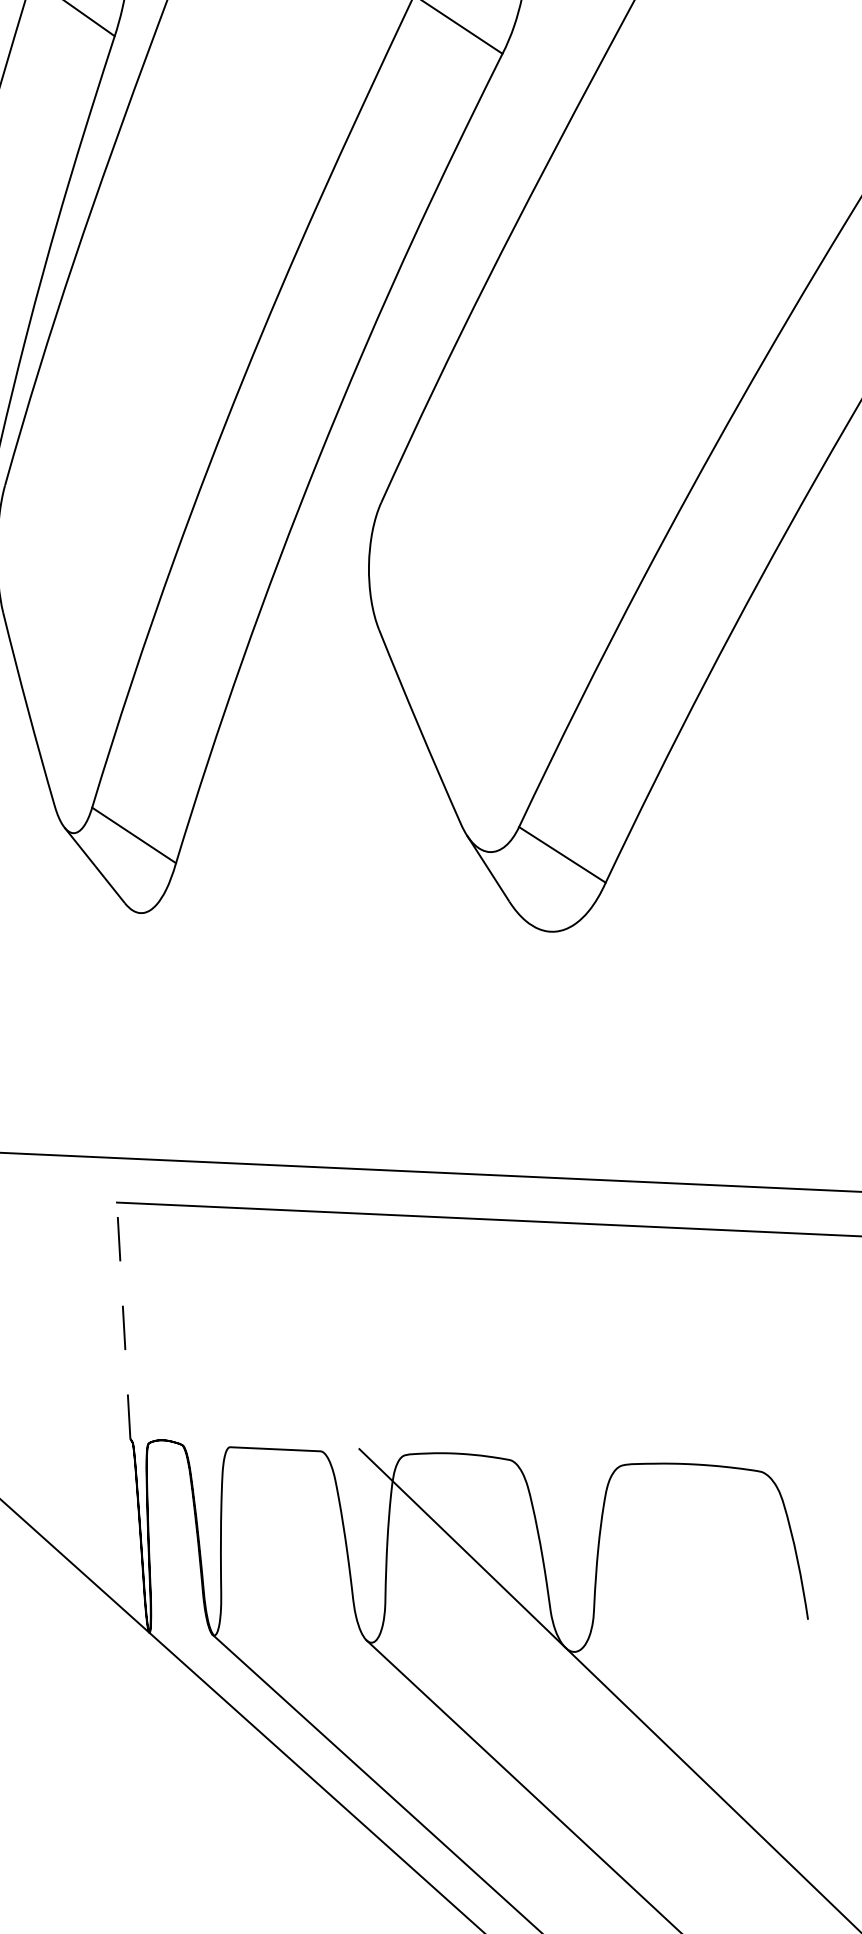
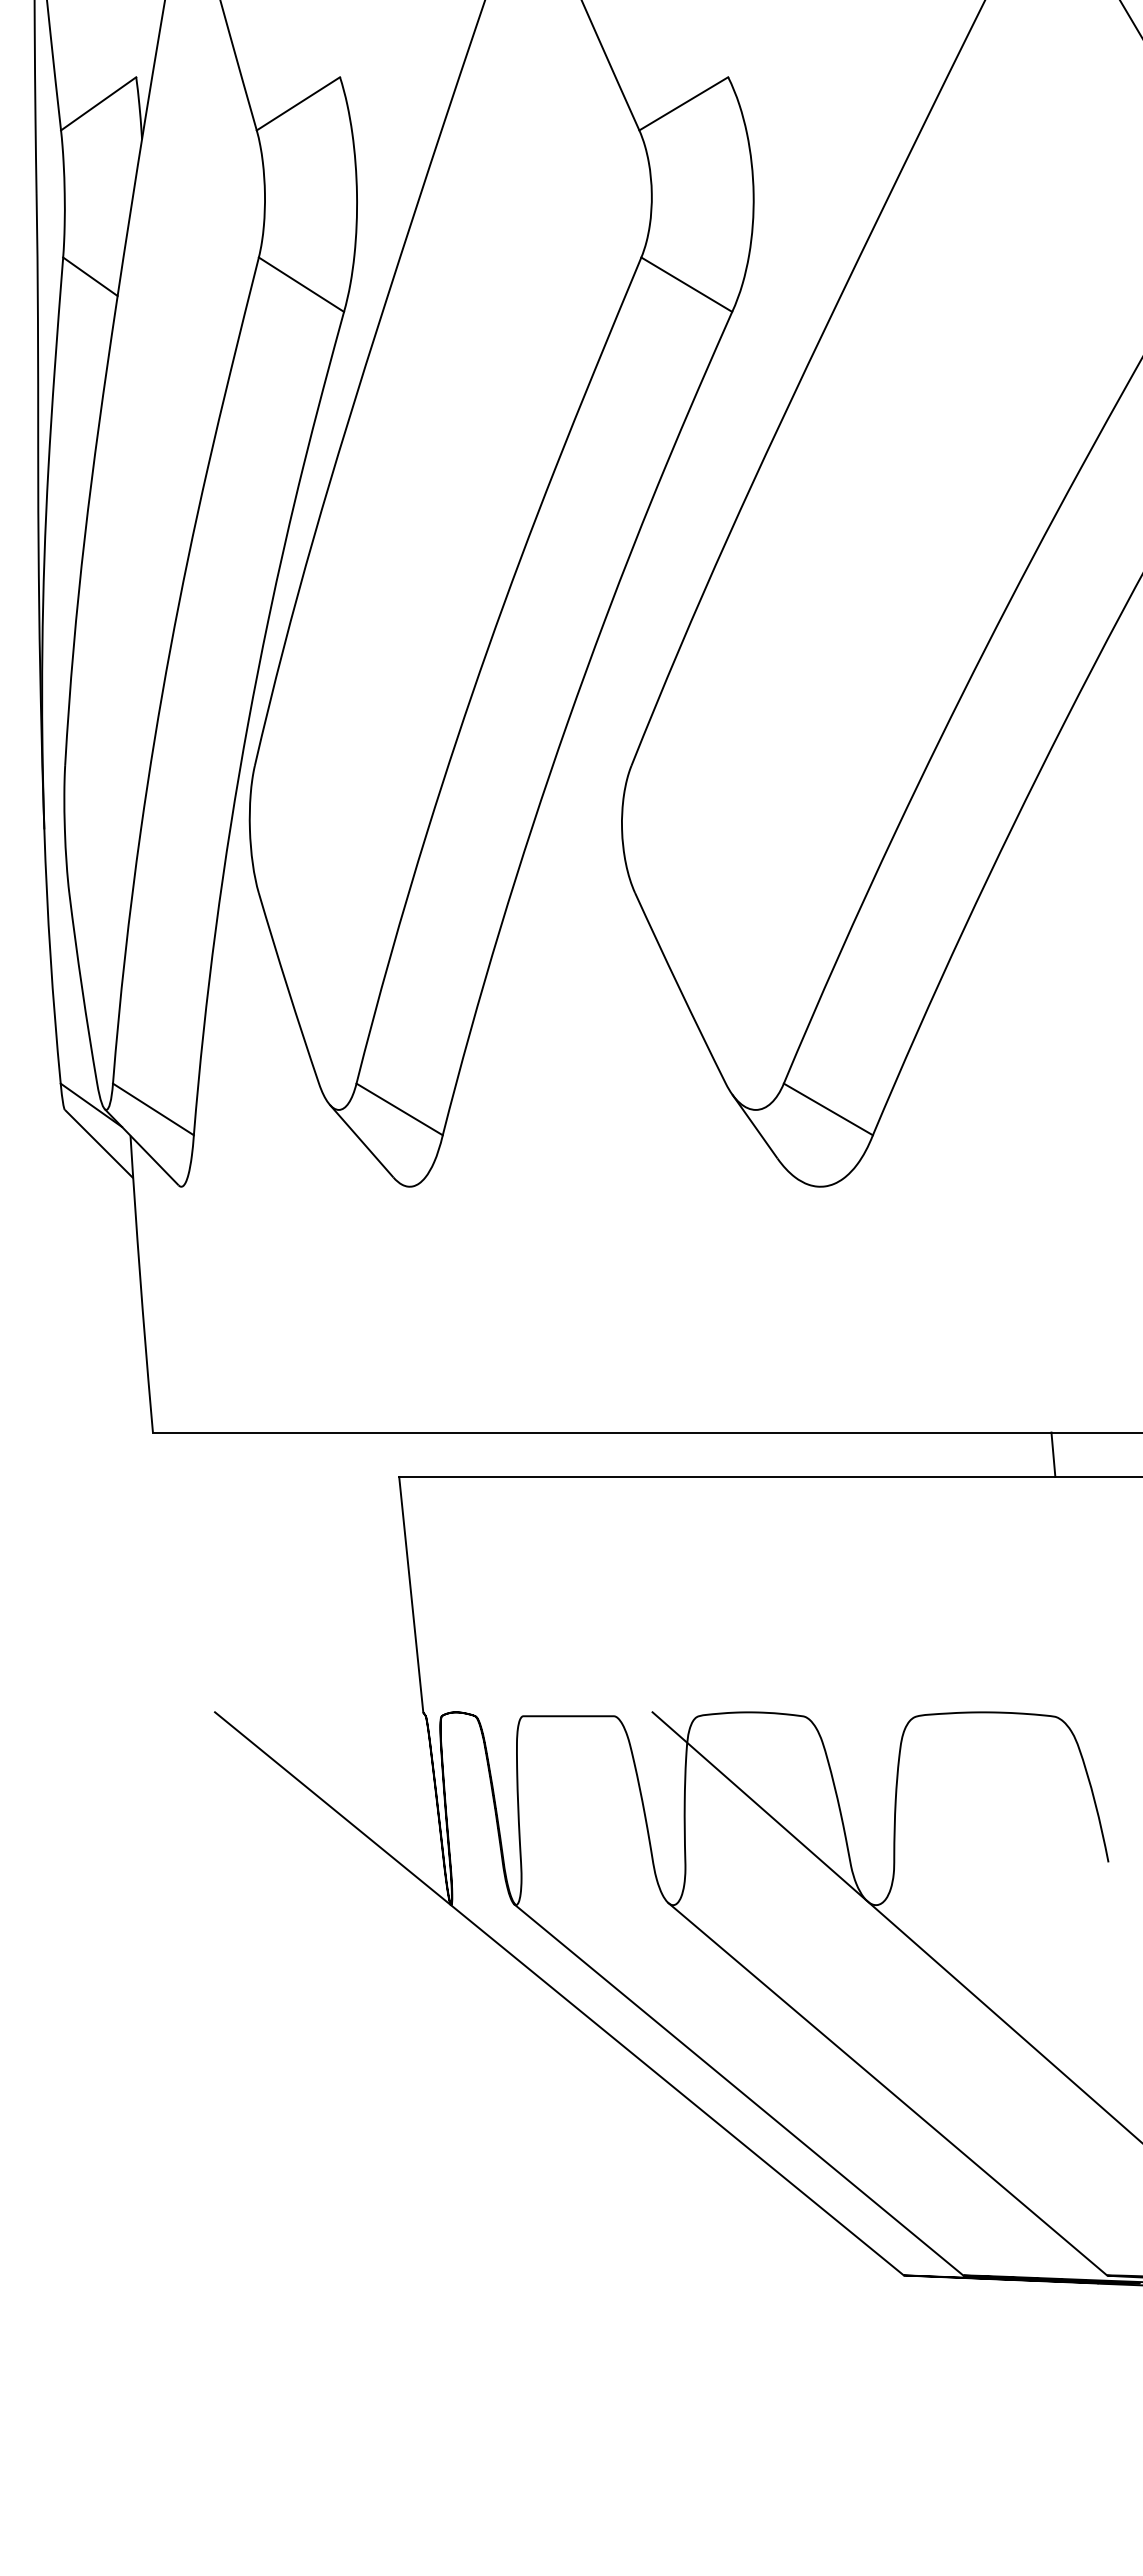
line: (771, 1209) -> (1053, 1454), added
line: (123, 1320) -> (411, 1594), dashed -> solid

